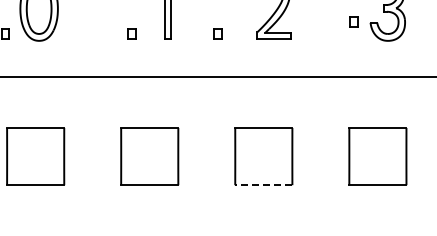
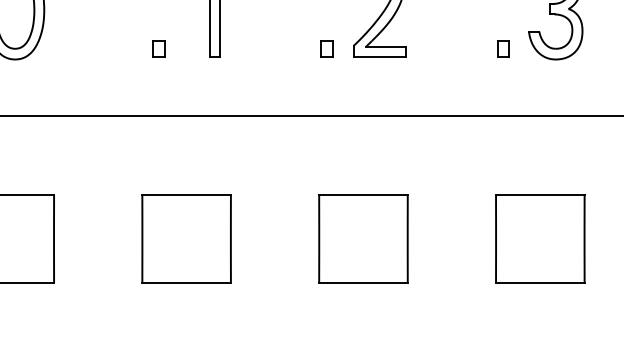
part: (353, 21) -> (502, 48), moved
part: (217, 33) -> (325, 48), moved
line: (263, 185) -> (362, 283), dashed -> solid

